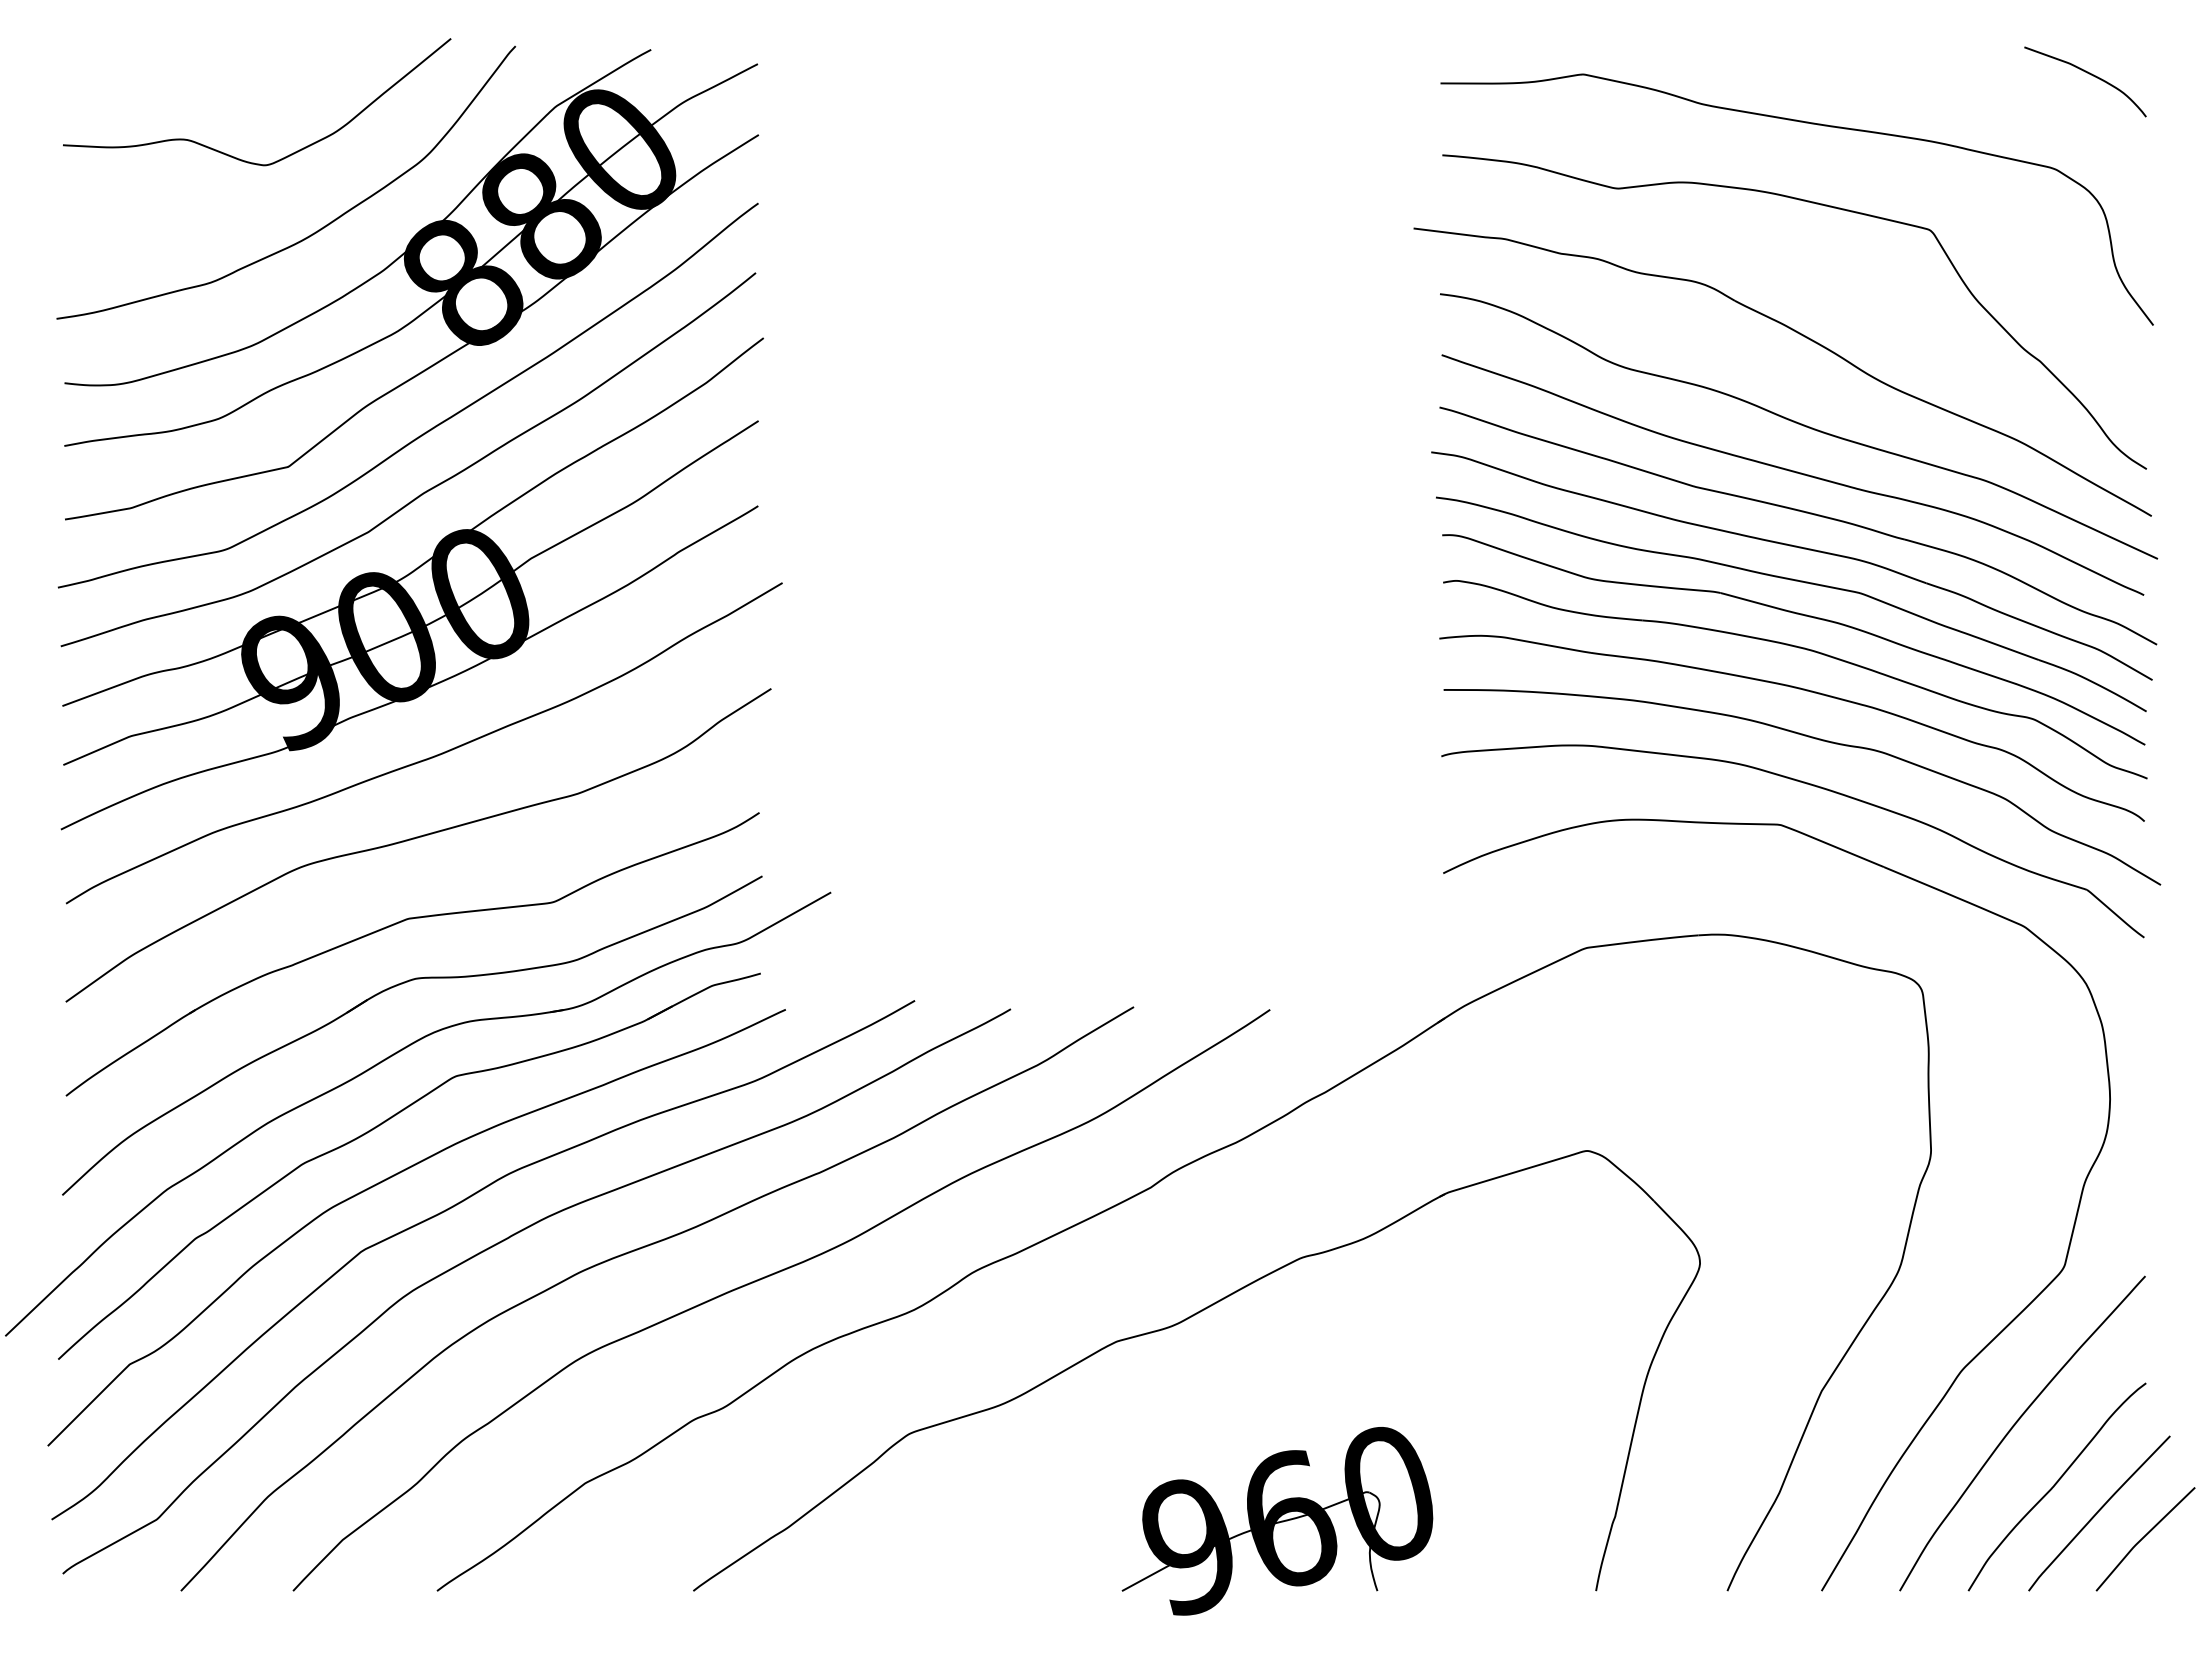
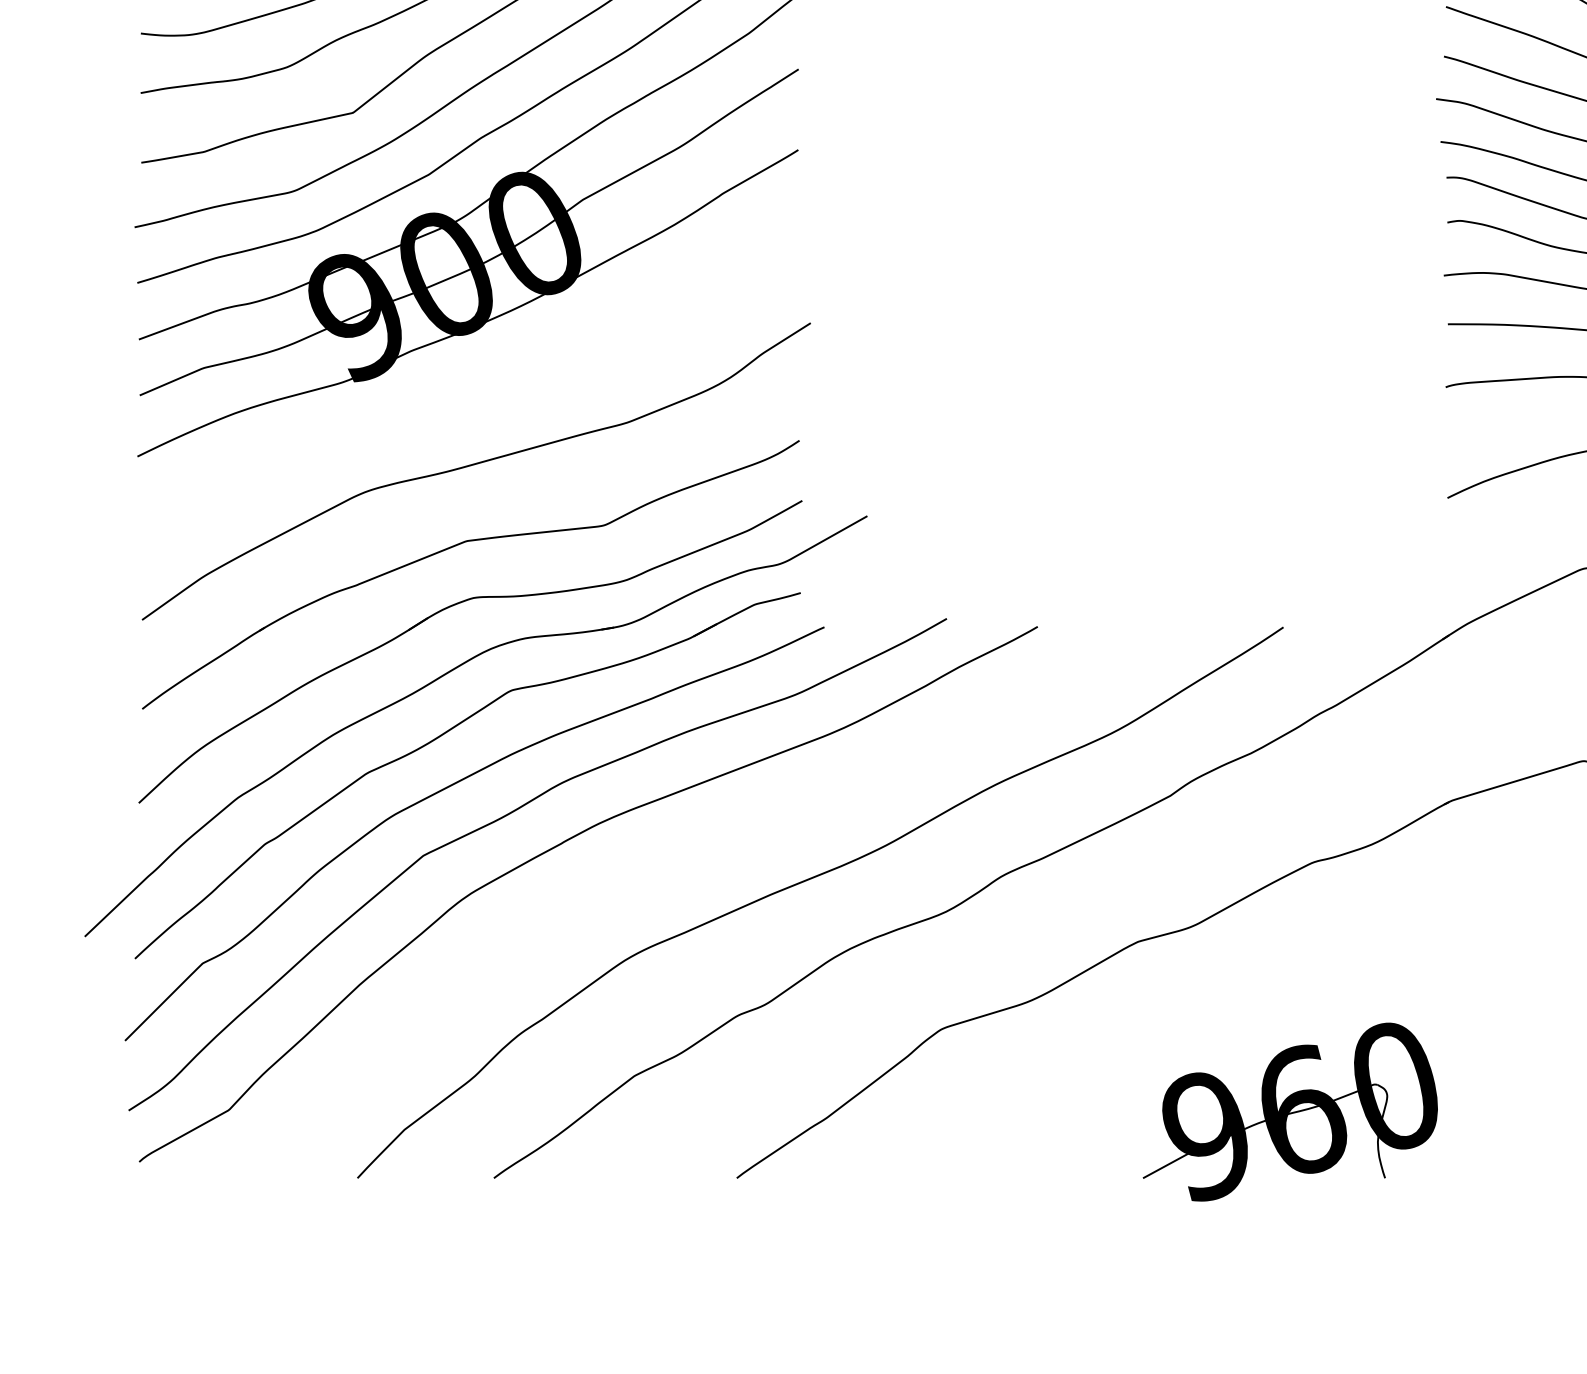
curve: (428, 757) -> (485, 388), removed
curve: (640, 1249) -> (686, 854), removed

